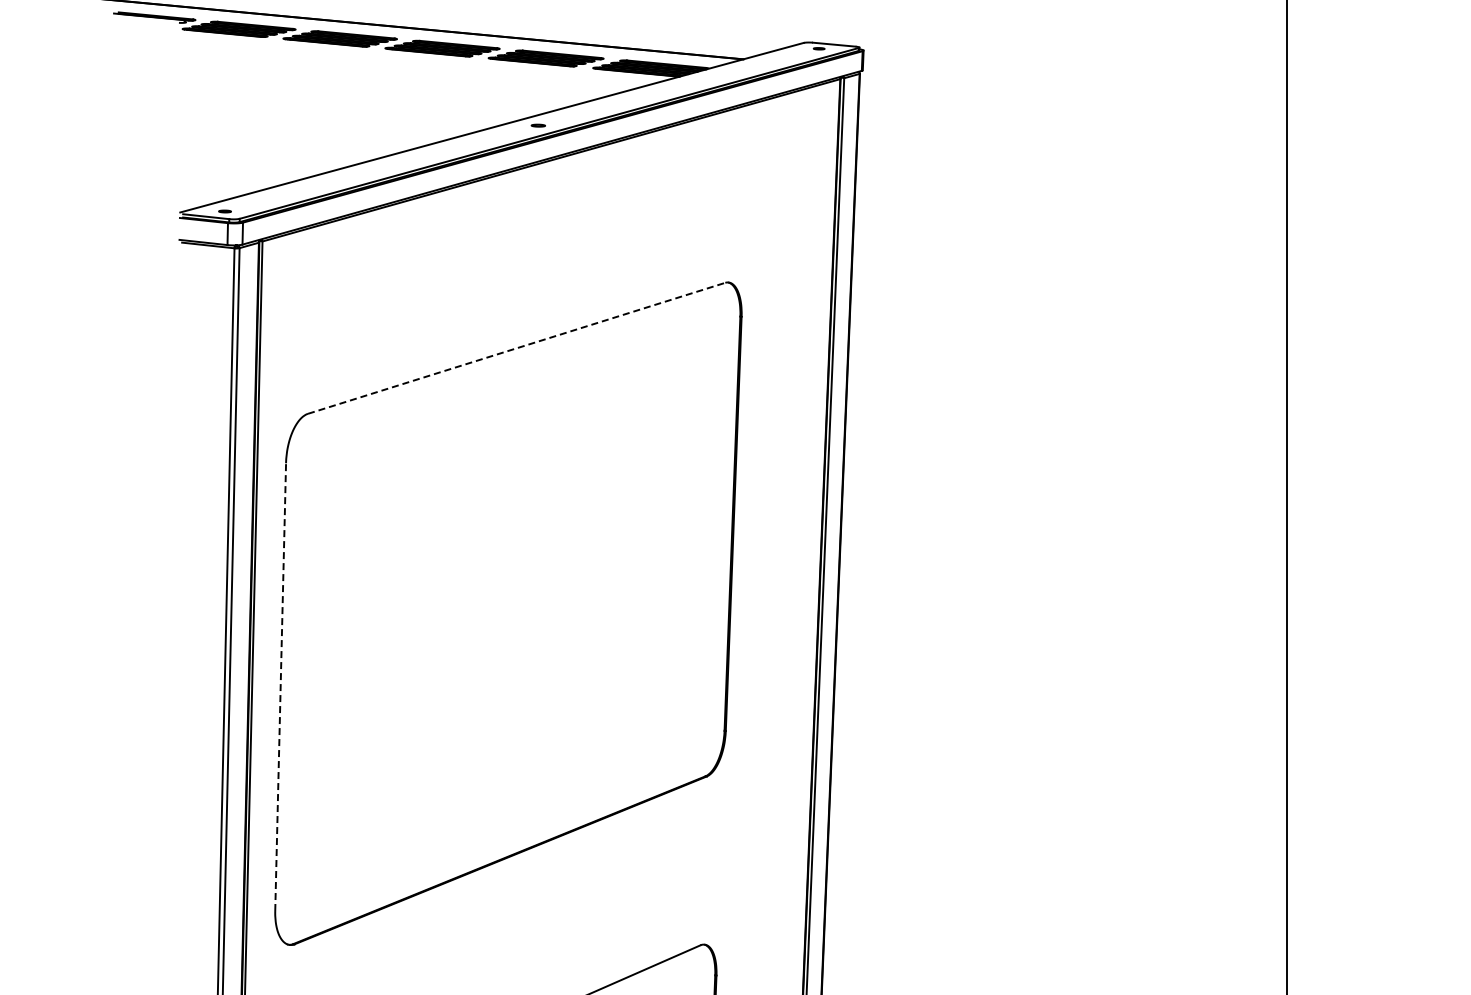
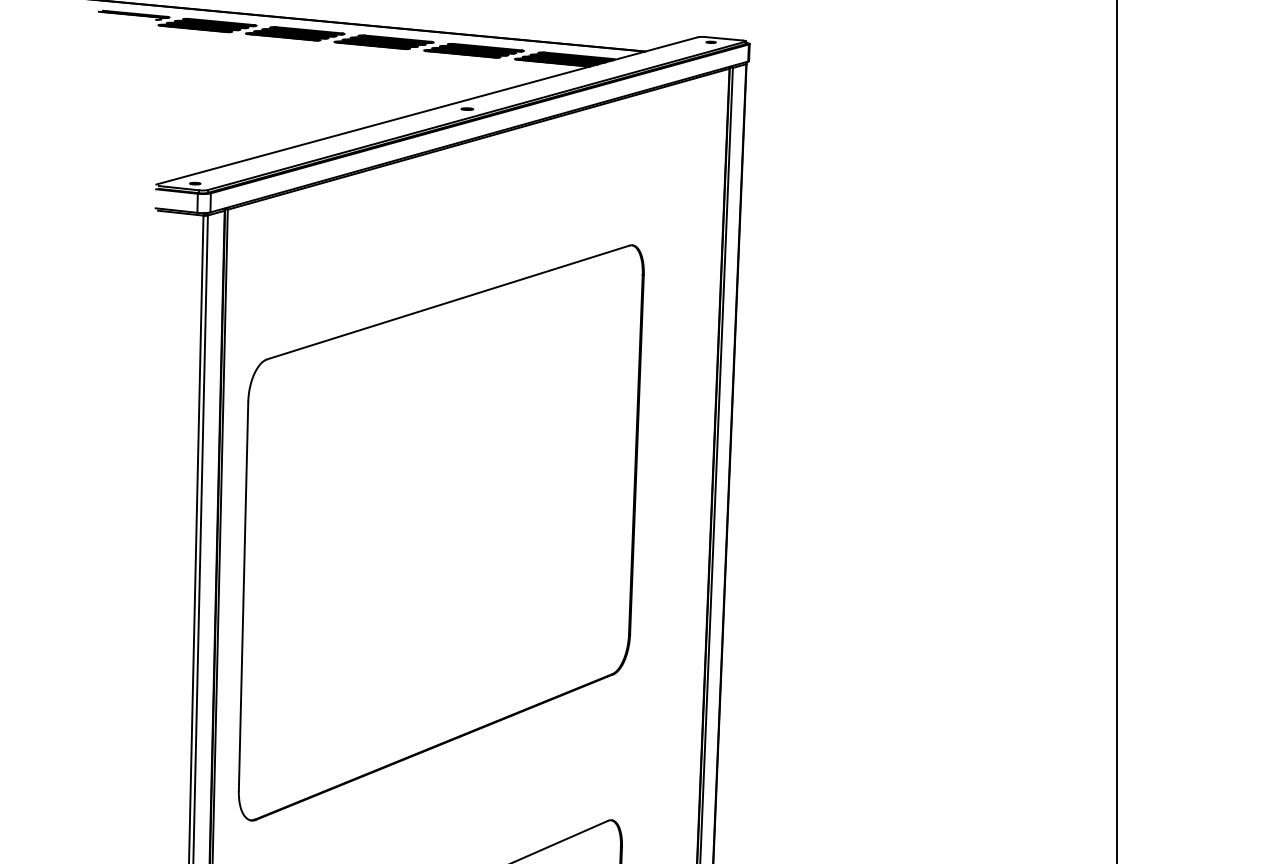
line: (516, 348) -> (448, 302), dashed -> solid
line: (280, 687) -> (243, 596), dashed -> solid

